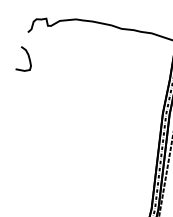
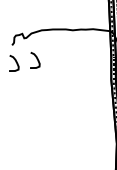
curve: (59, 60) -> (36, 59), added

